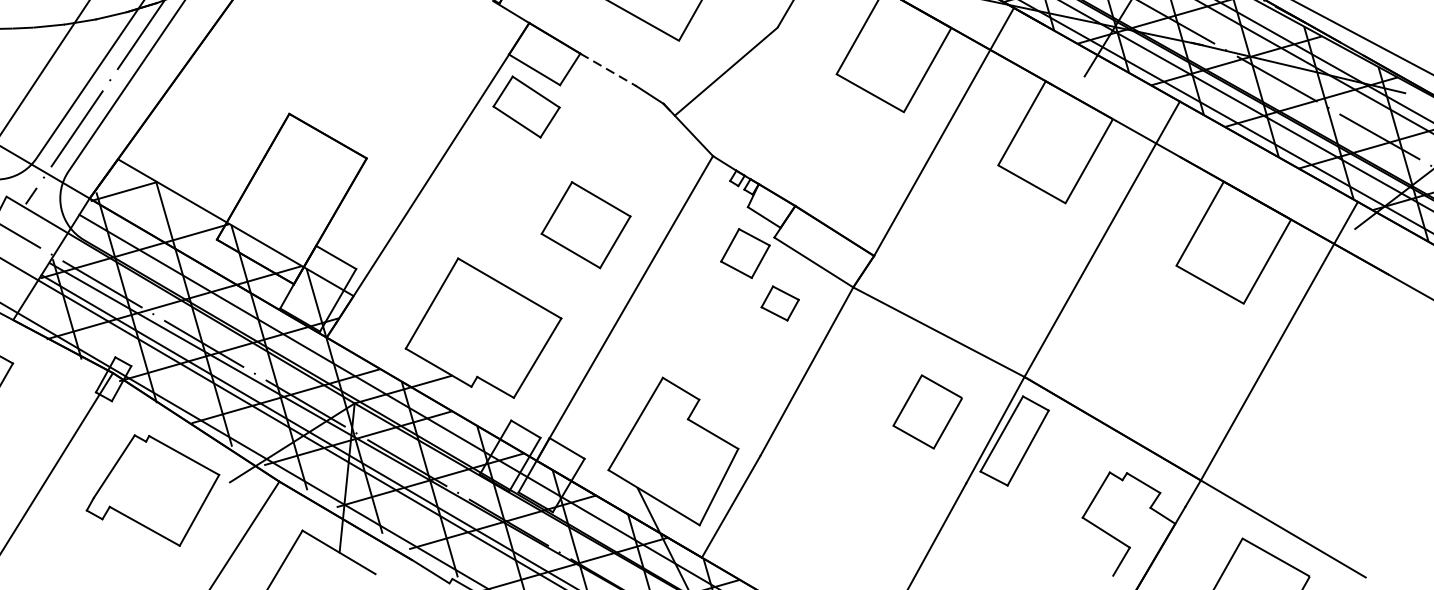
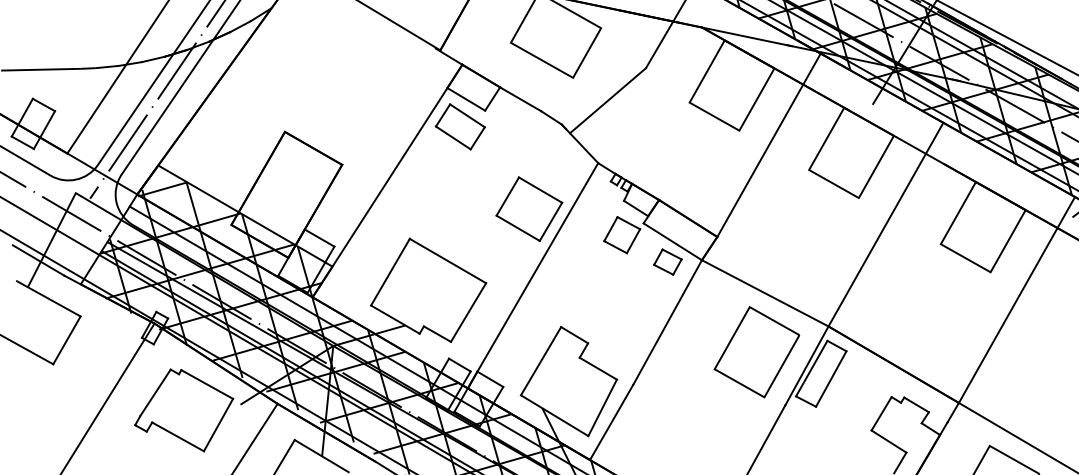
line: (607, 70) -> (520, 99), dashed -> solid
part: (586, 224) -> (529, 208), moved
part: (779, 302) -> (667, 261), moved
part: (927, 412) -> (756, 352), size x1.67

